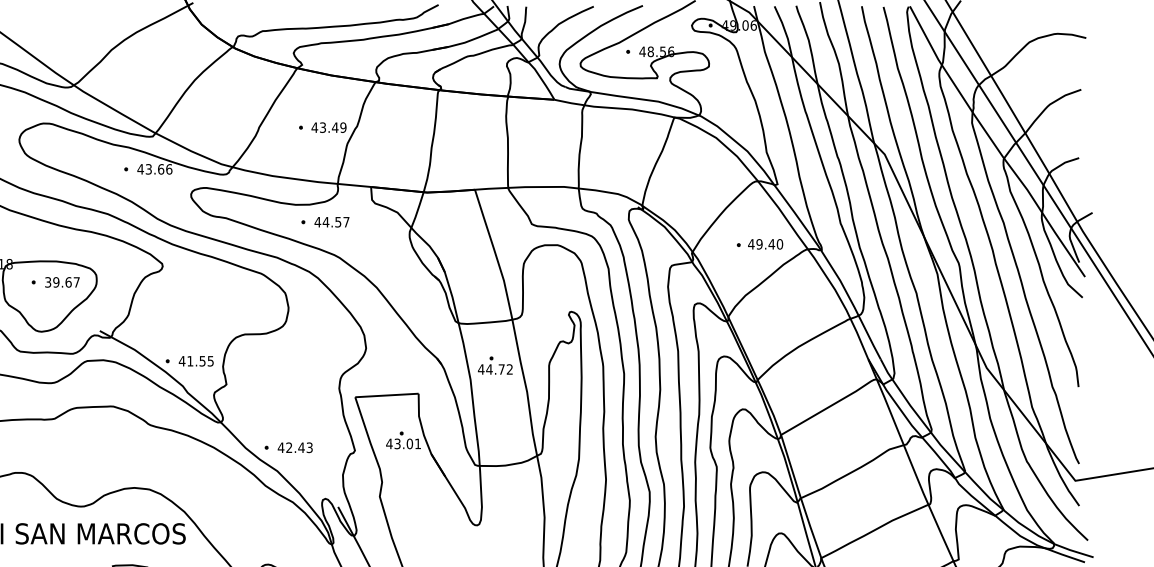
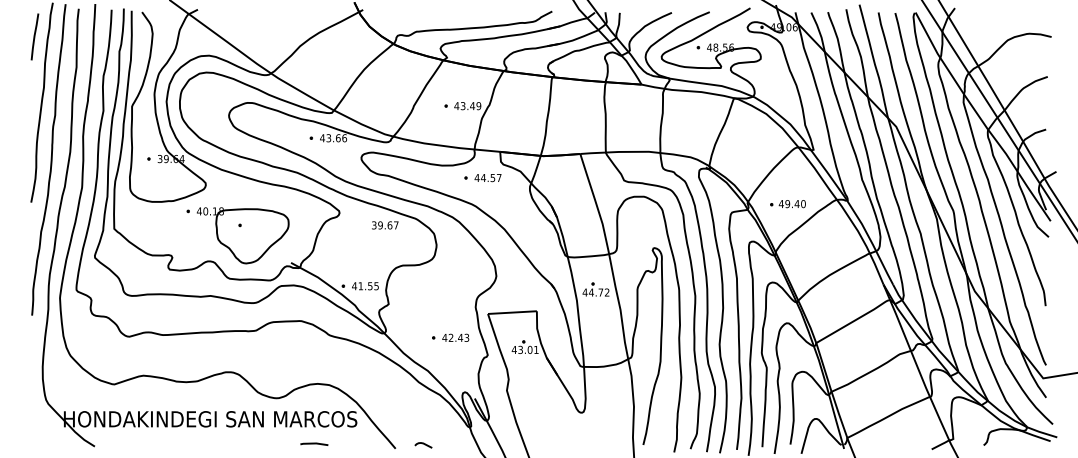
part: (324, 222) -> (482, 178), moved
part: (759, 244) -> (787, 204), moved
text: (62, 282) -> (385, 225), moved
part: (288, 447) -> (450, 337), moved

